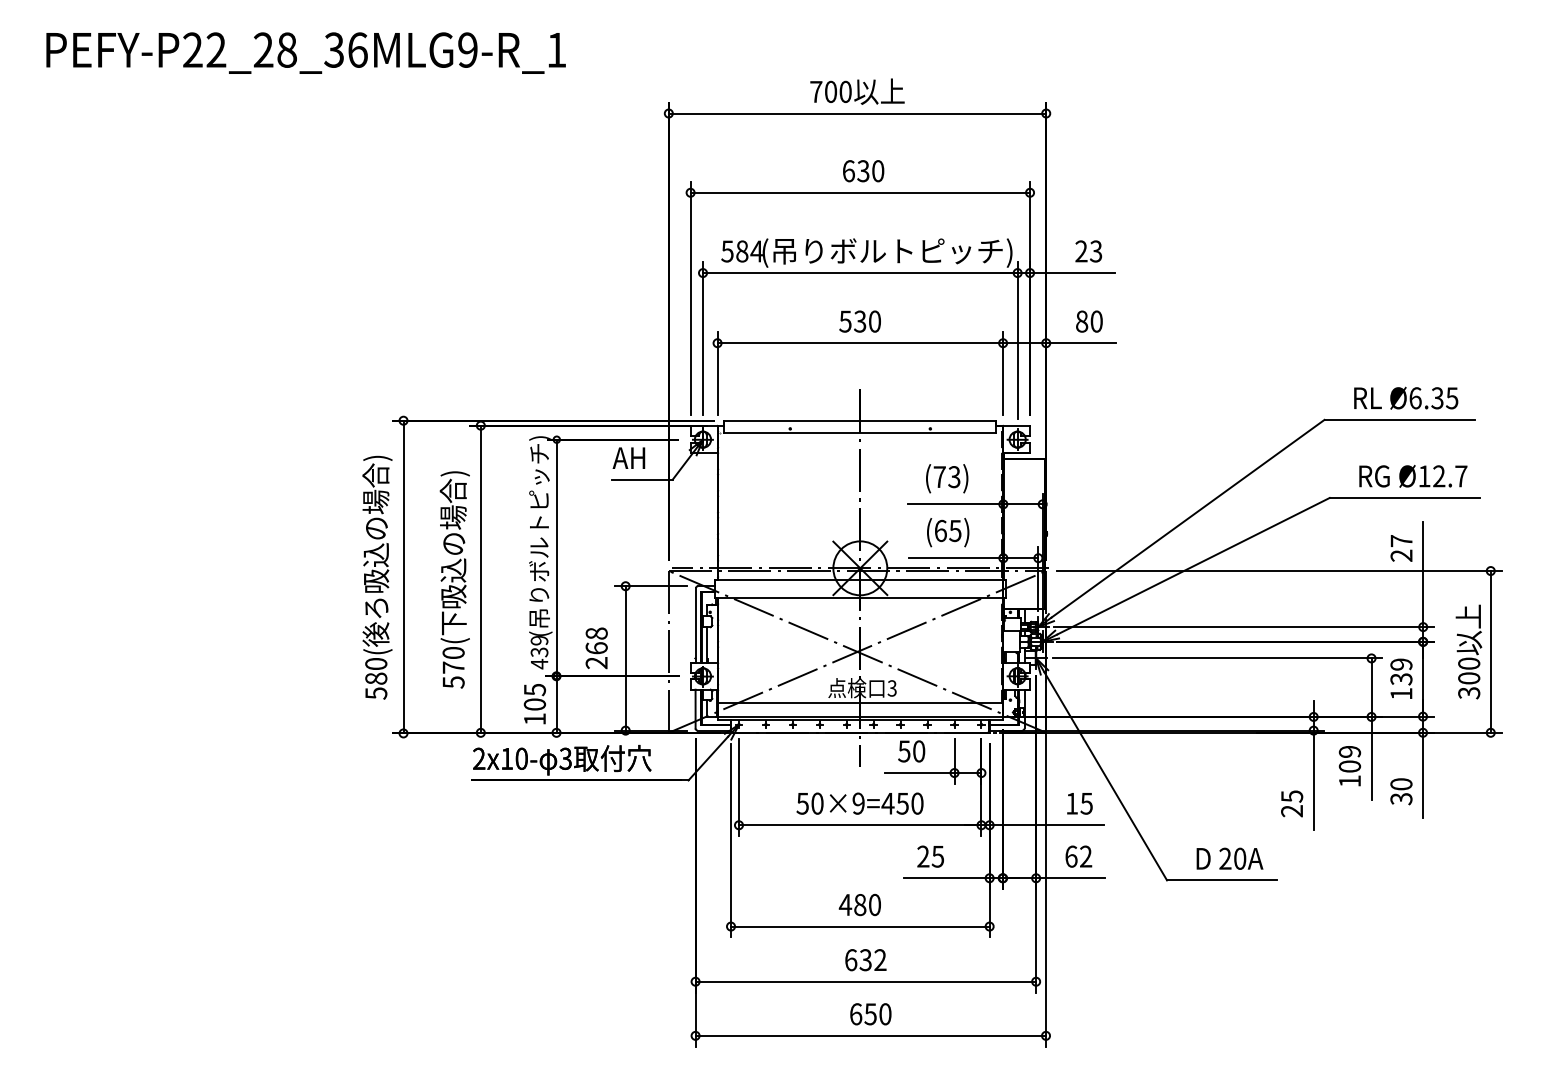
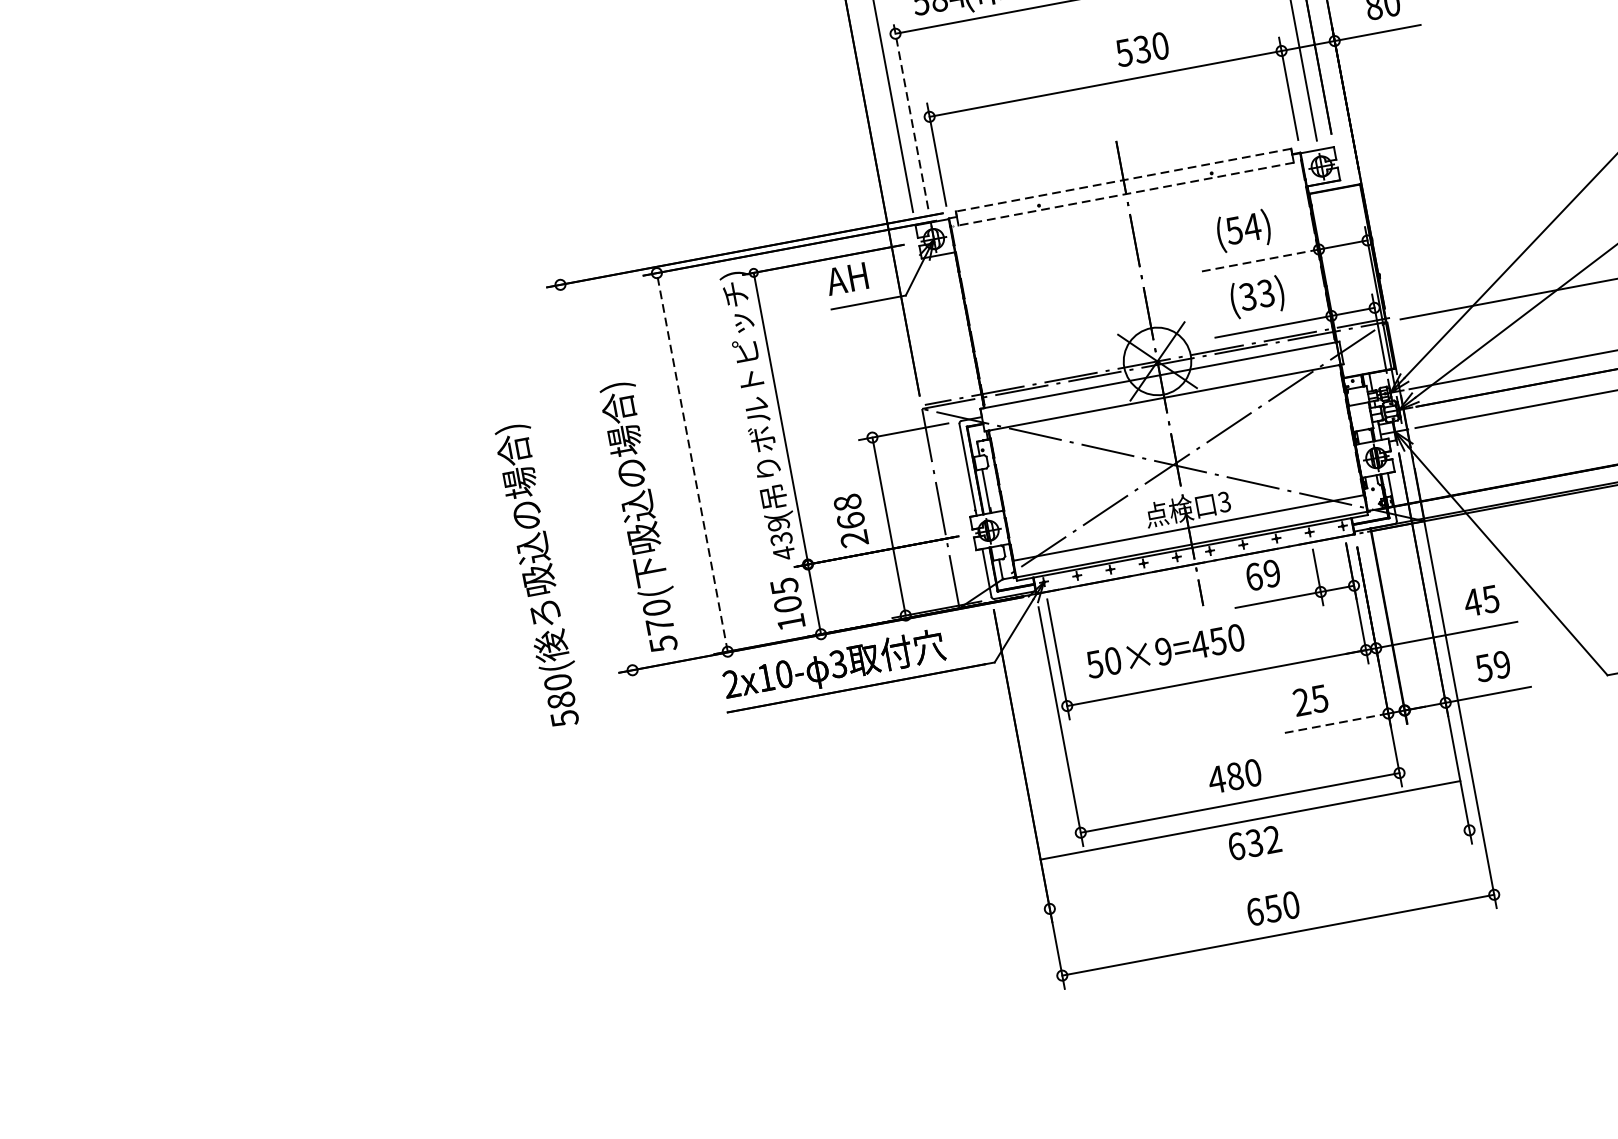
text: (859, 321) -> (1141, 49), moved
line: (703, 338) -> (911, 114), solid -> dashed
line: (859, 421) -> (1122, 180), solid -> dashed
line: (859, 432) -> (1125, 194), solid -> dashed
text: (946, 477) -> (1242, 229), (73) -> (54)
line: (955, 504) -> (1260, 260), solid -> dashed
text: (947, 530) -> (1256, 294), (65) -> (33)
line: (403, 576) -> (596, 476), removed
text: (377, 577) -> (539, 575), moved
text: (454, 579) -> (640, 516), moved
line: (480, 579) -> (691, 462), solid -> dashed
text: (911, 751) -> (1262, 575), 50 -> 69
text: (859, 803) -> (1164, 651), moved
text: (1071, 803) -> (1472, 602), 15 -> 45
text: (1078, 856) -> (1492, 666), 62 -> 59
line: (946, 878) -> (1335, 723), solid -> dashed
line: (865, 981) -> (1249, 820), moved

